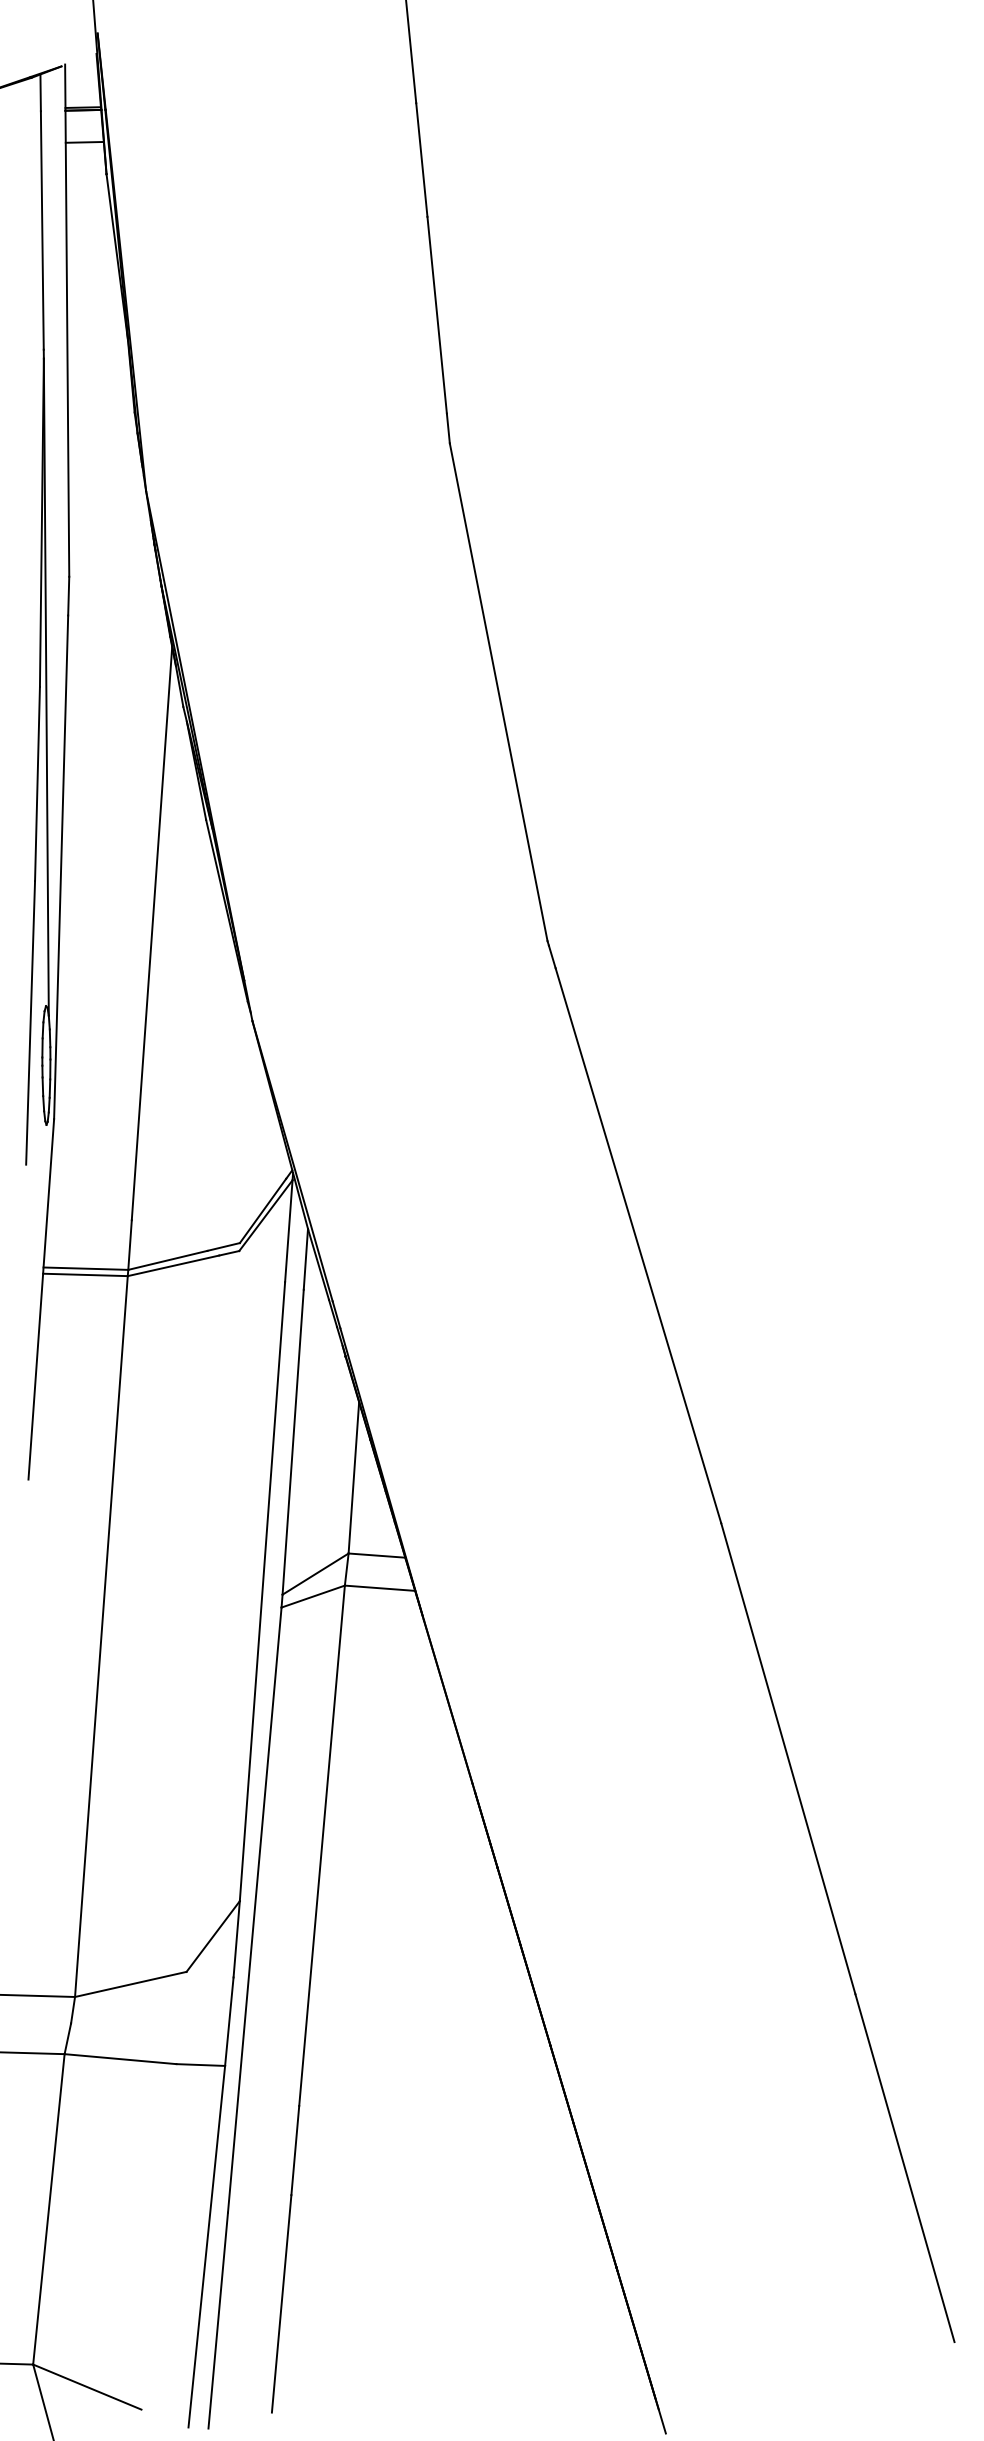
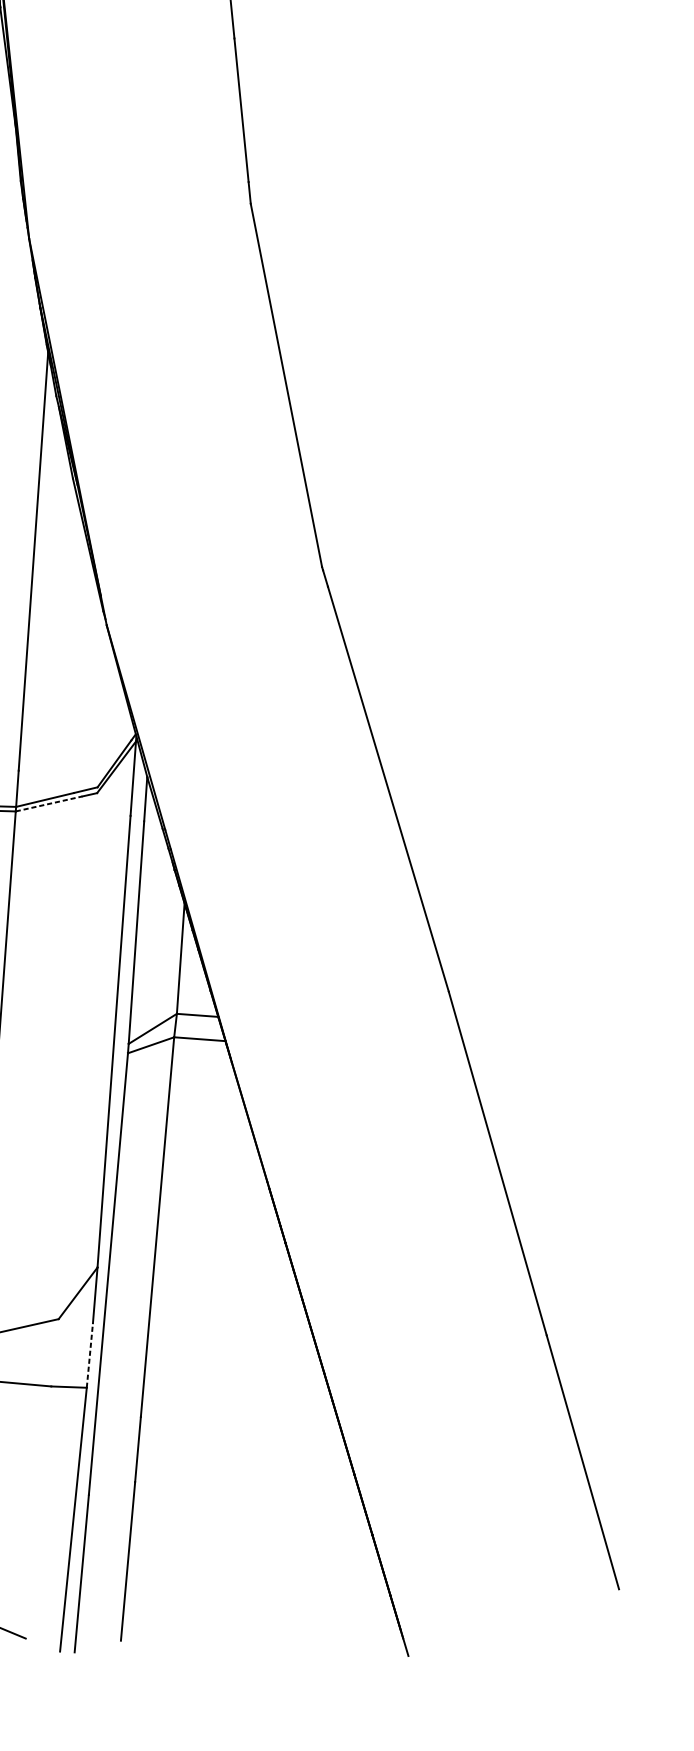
line: (173, 1265) -> (49, 803), solid -> dashed
line: (229, 2021) -> (89, 1355), solid -> dashed

